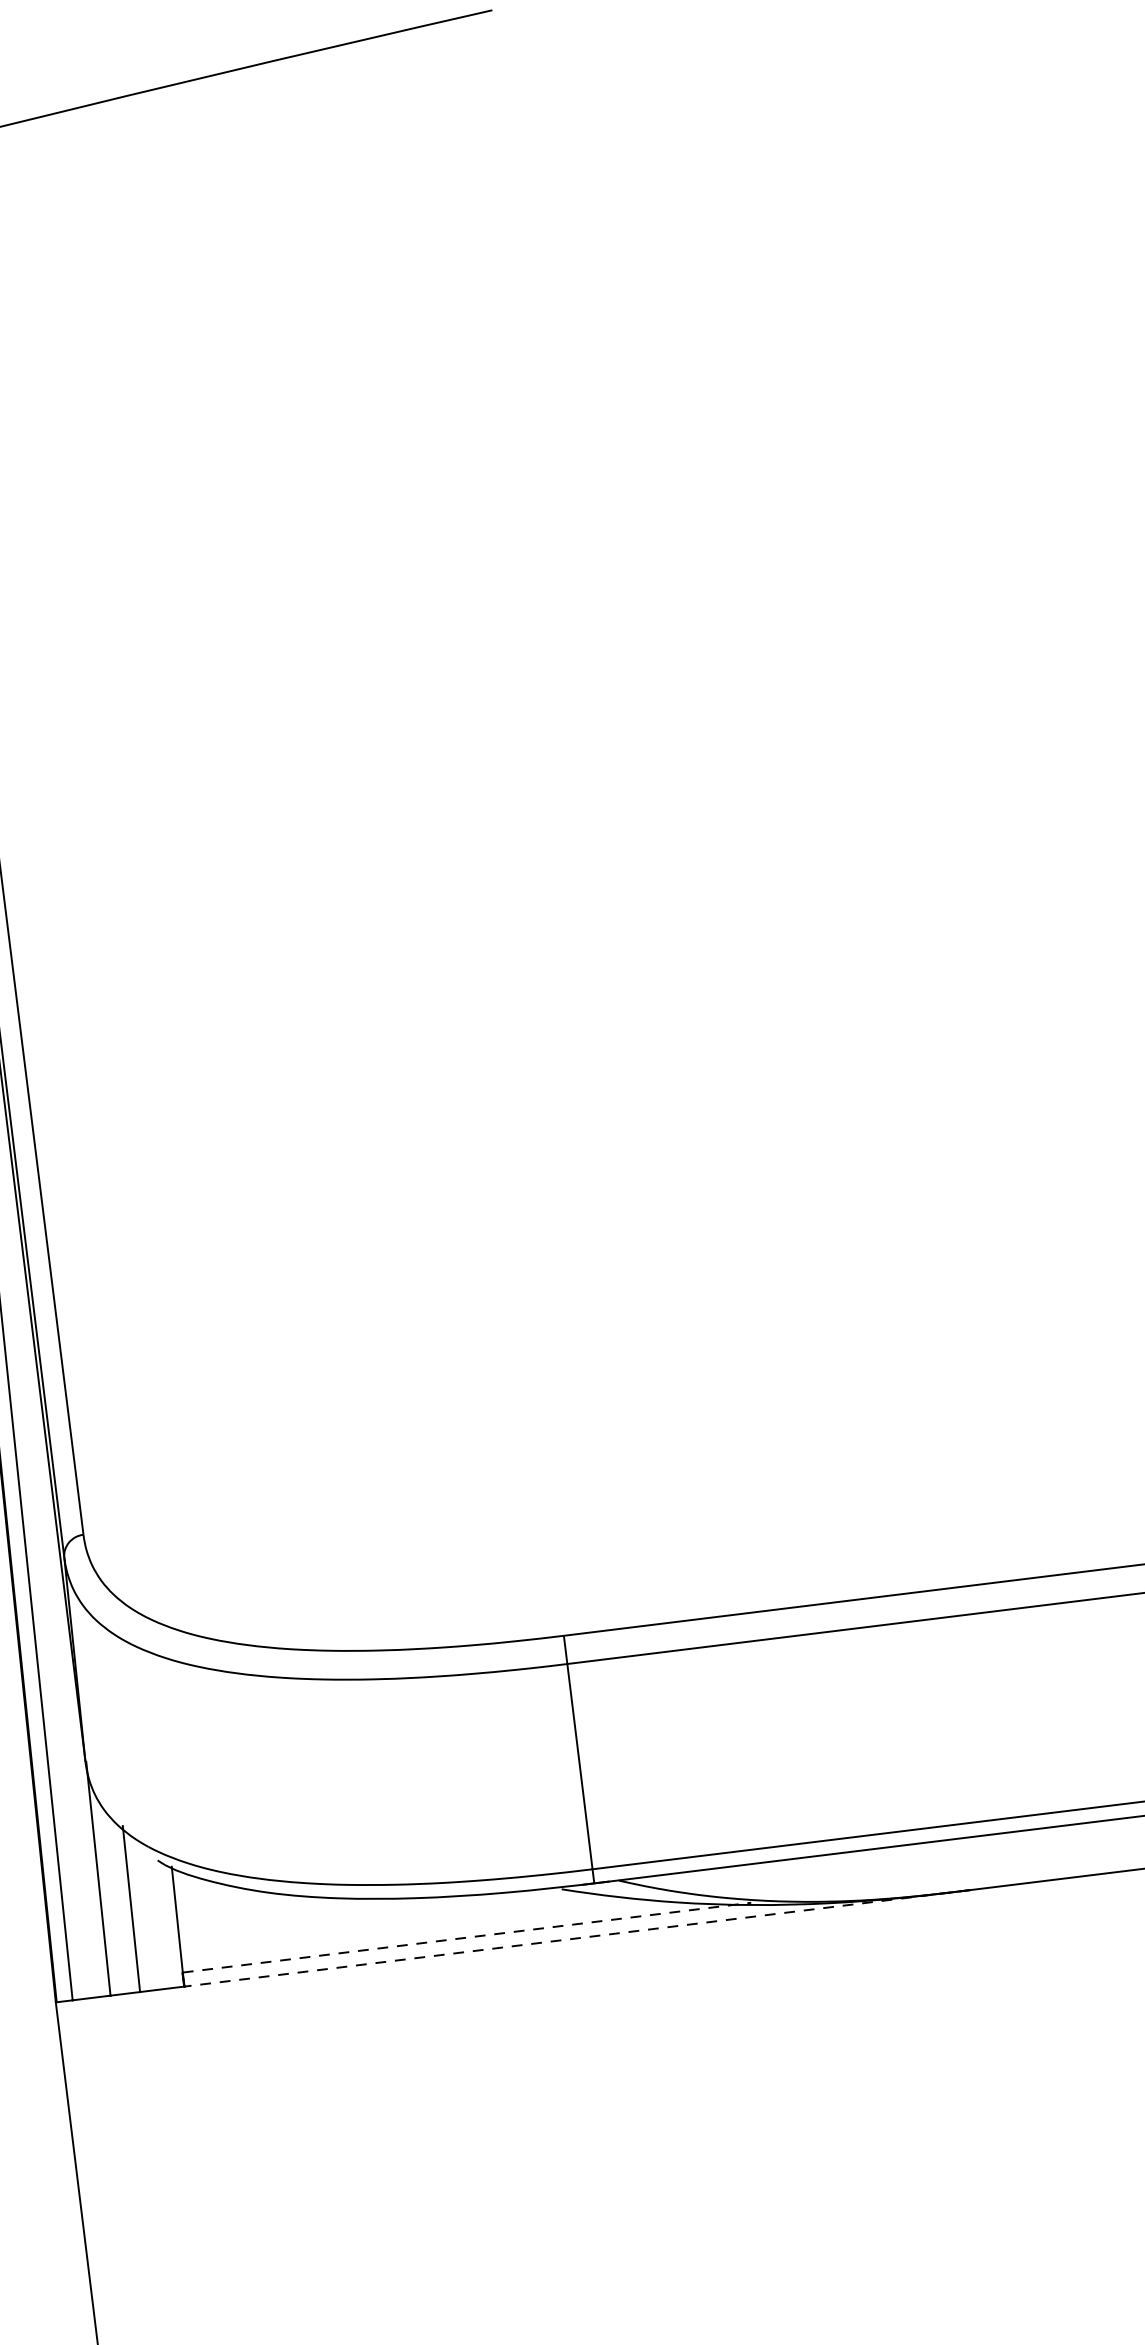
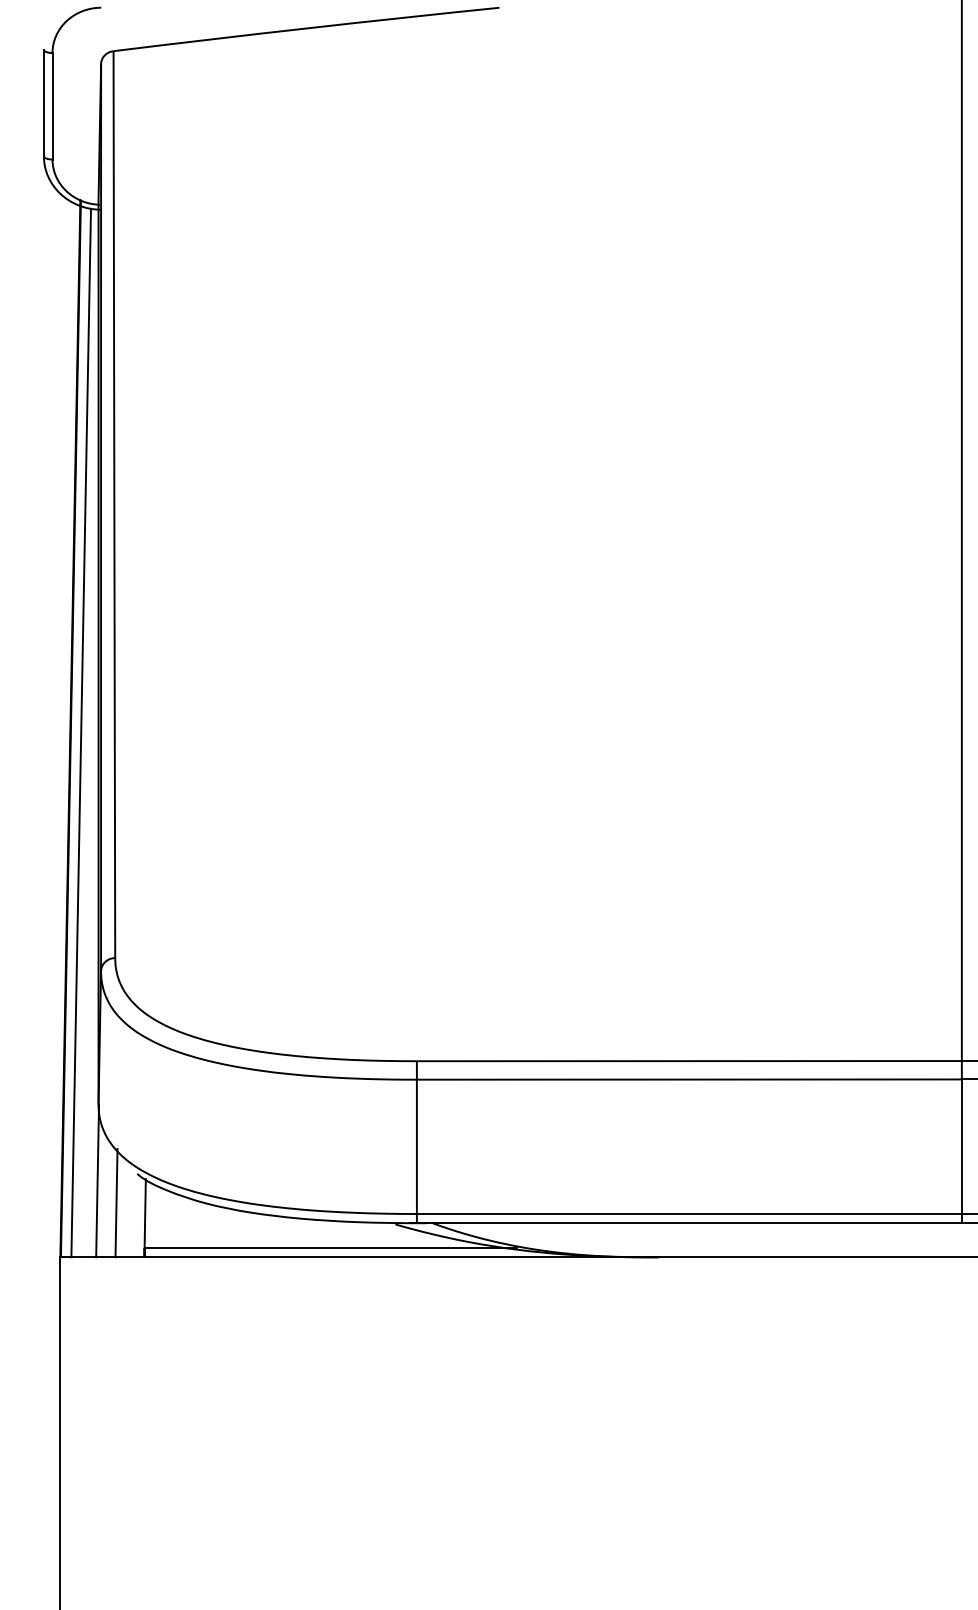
line: (466, 1938) -> (330, 1248), dashed -> solid
line: (577, 1938) -> (401, 1257), dashed -> solid

